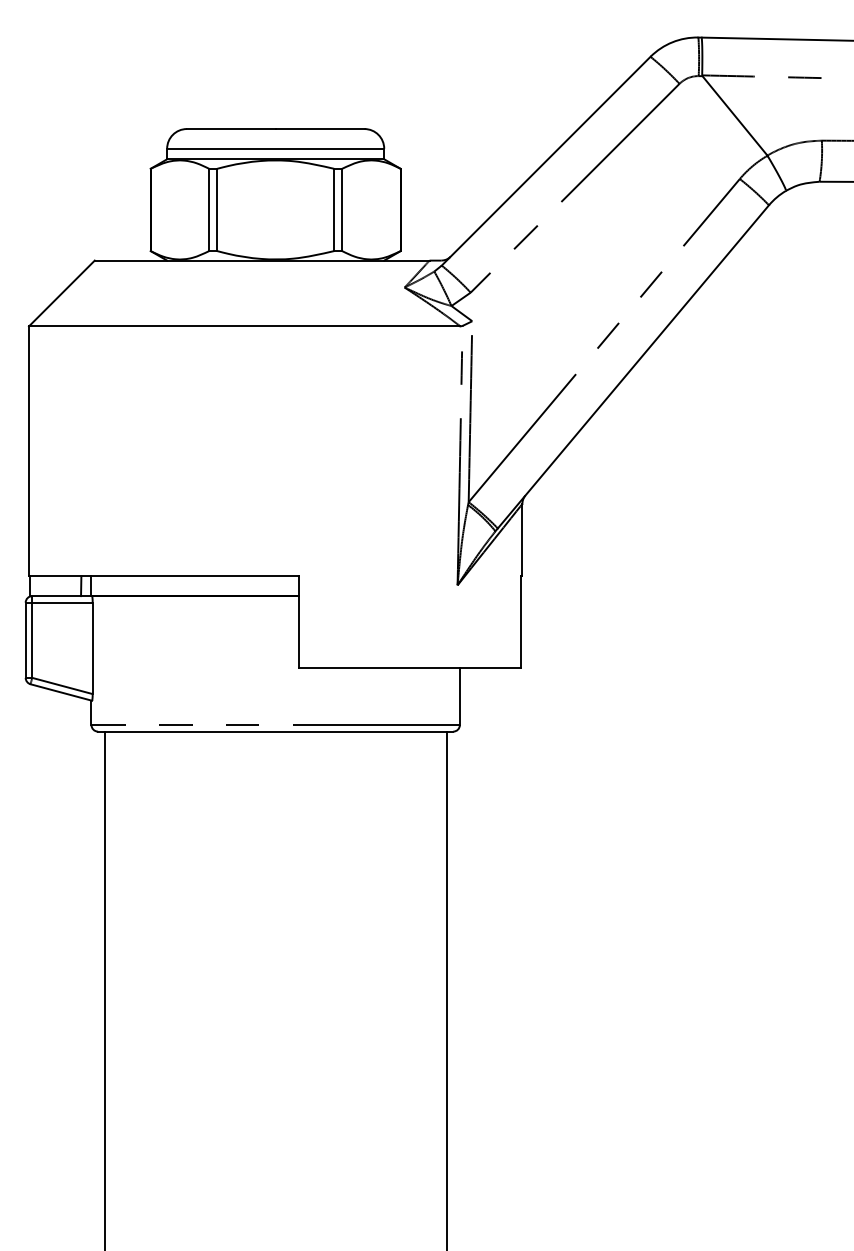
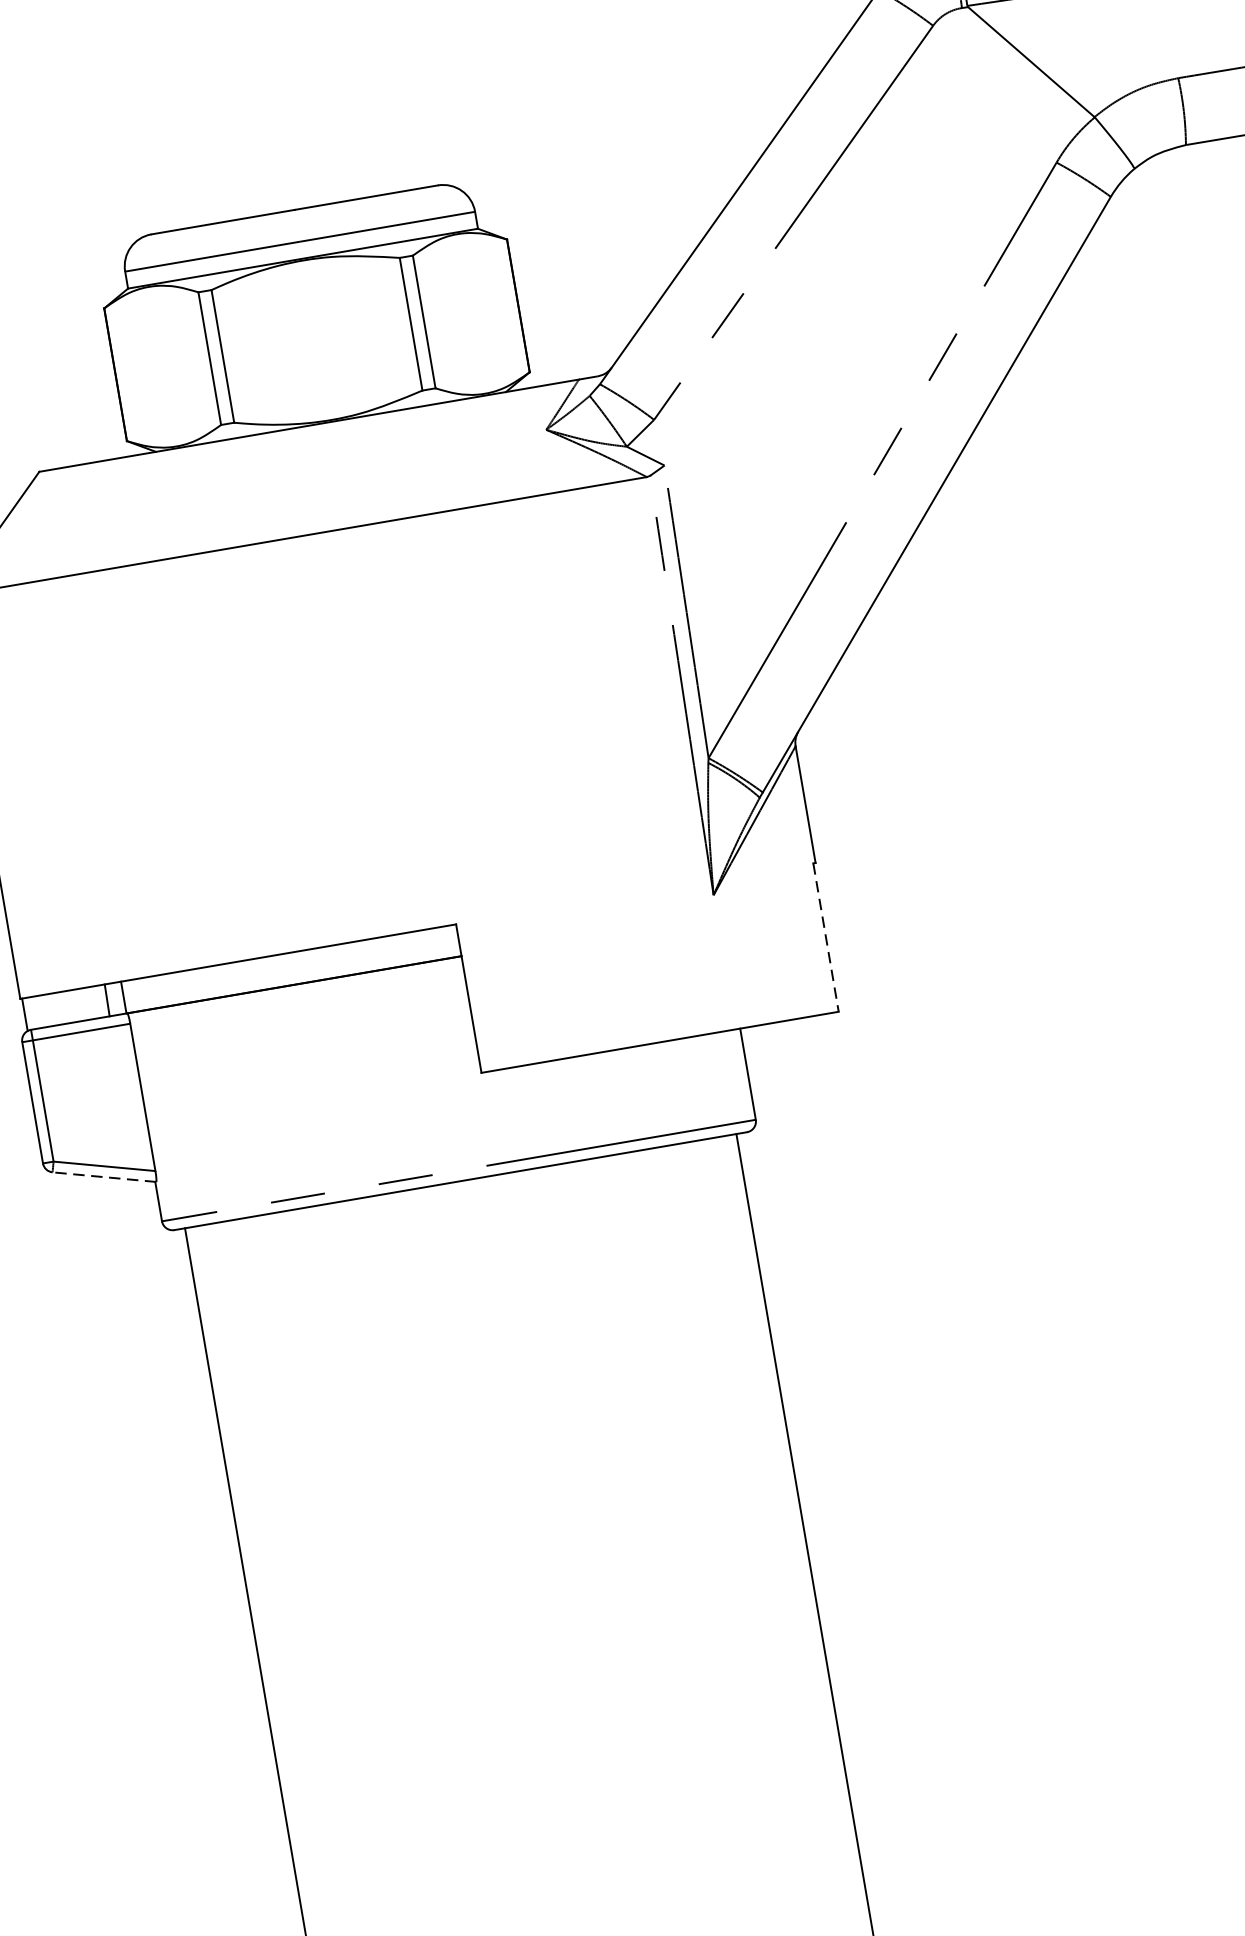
line: (520, 622) -> (825, 937), solid -> dashed
line: (61, 692) -> (104, 1177), solid -> dashed

